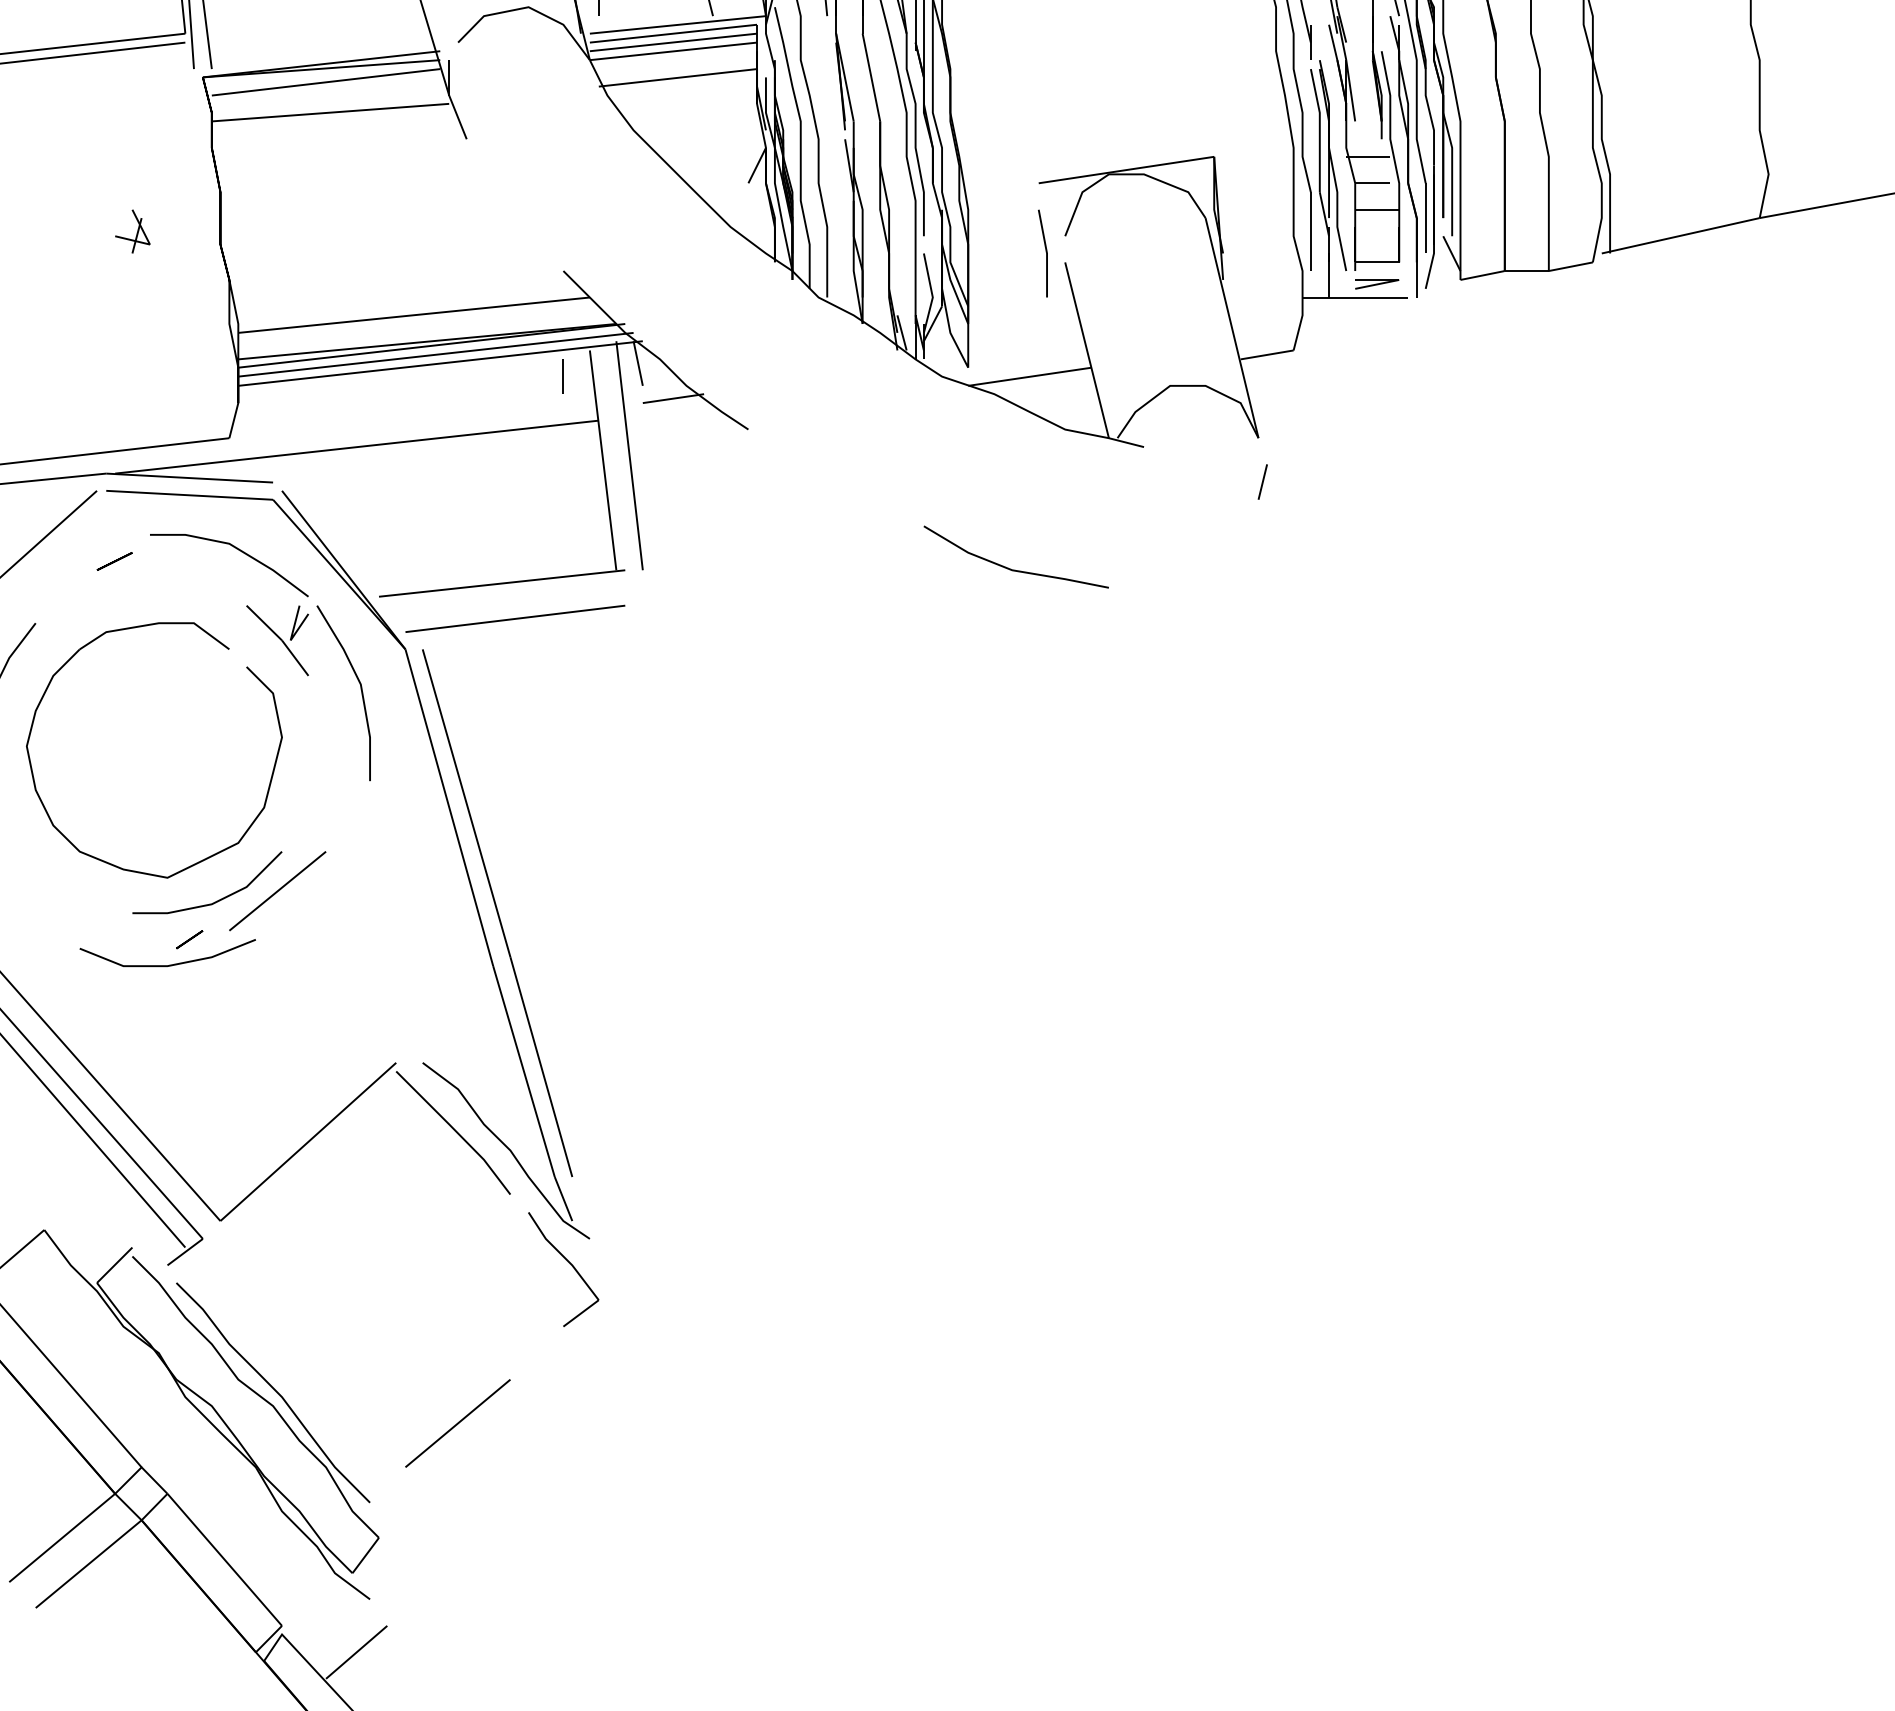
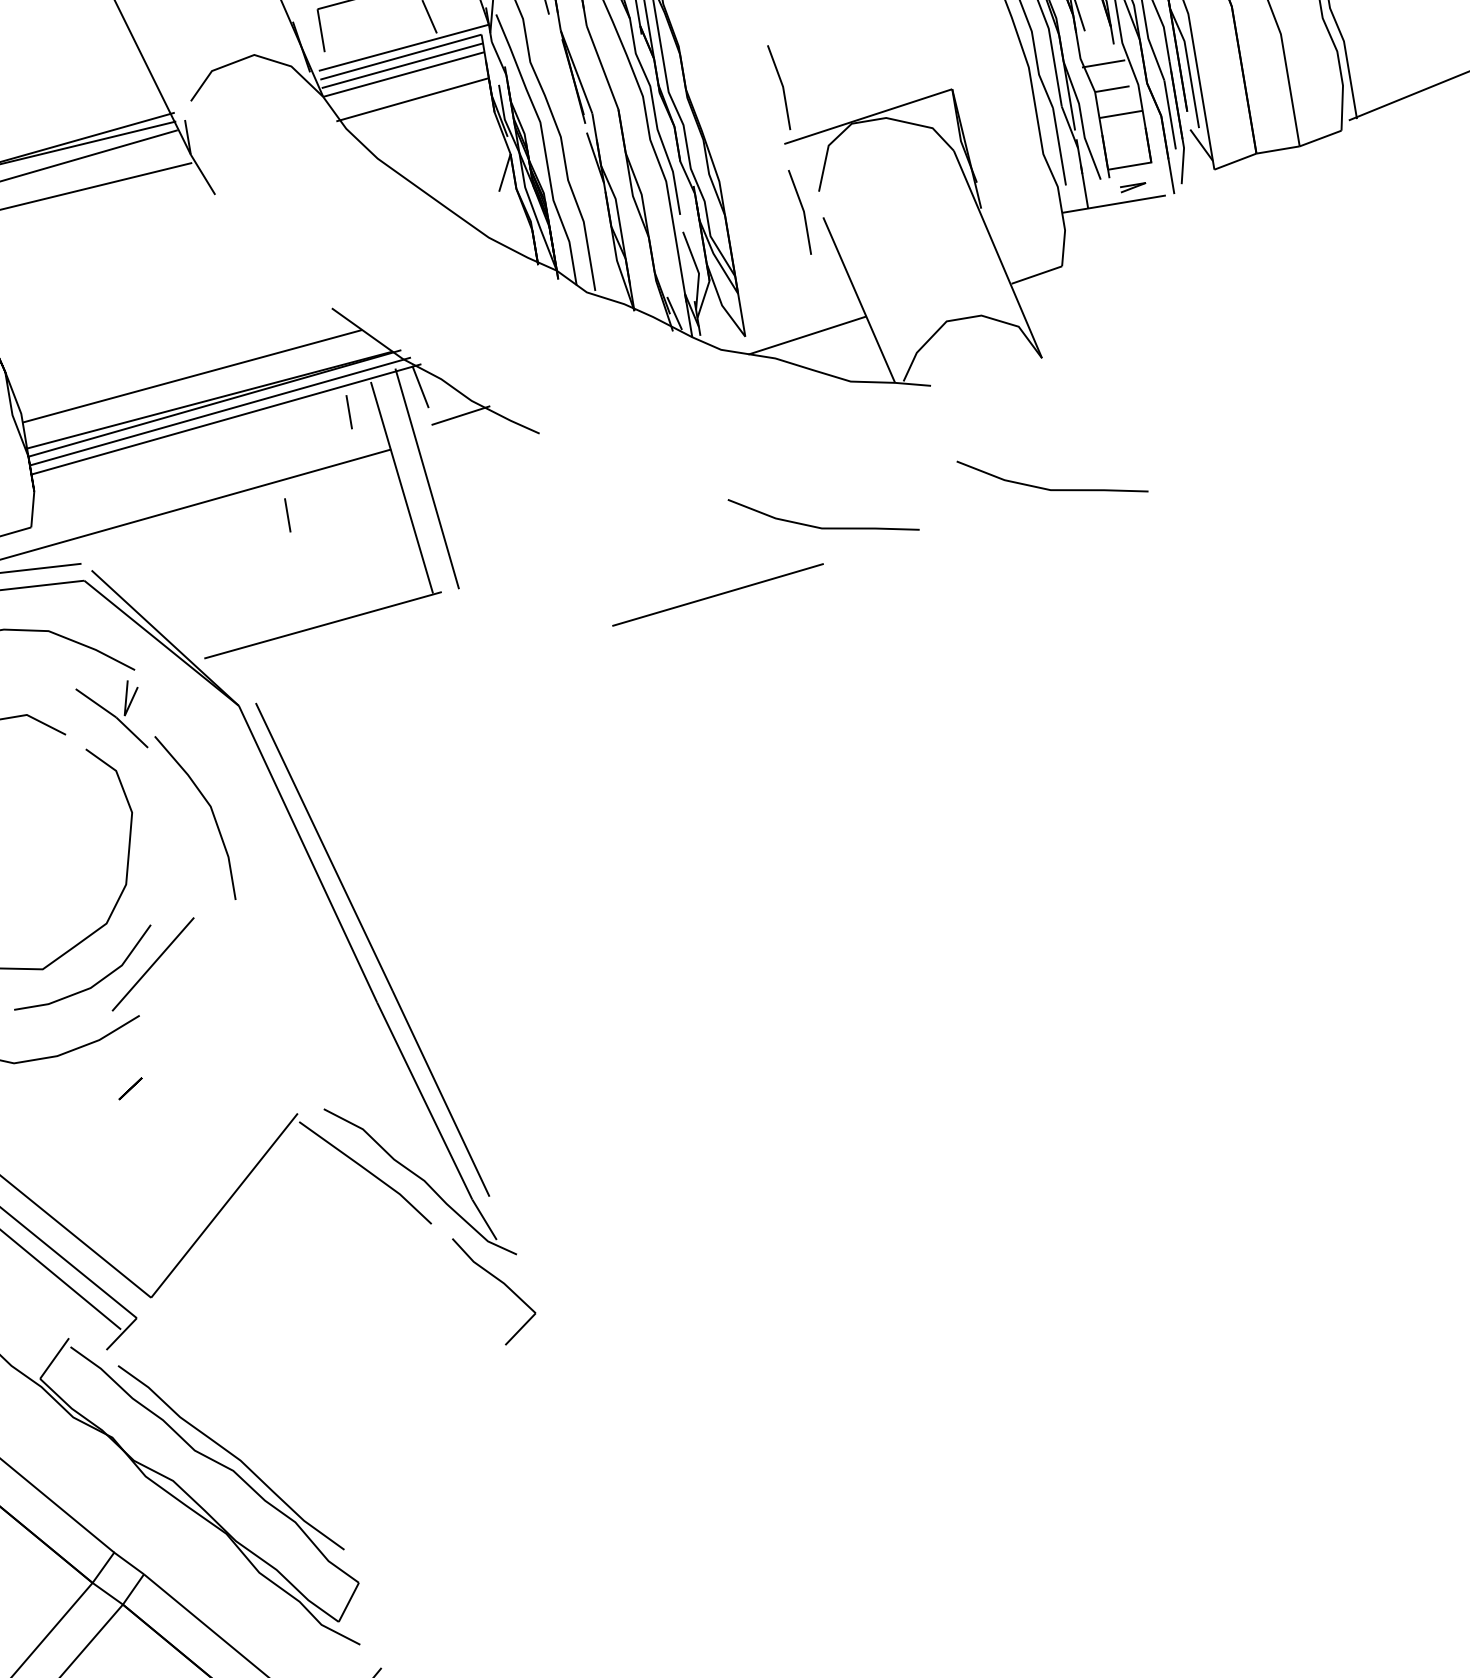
line: (1045, 124) -> (781, 85), added
part: (1377, 284) -> (1133, 187), size x0.6
line: (484, 468) -> (286, 515), added
line: (1262, 481) -> (1053, 400), removed
line: (1243, 568) -> (1048, 488), added
line: (515, 618) -> (718, 594), moved
line: (360, 689) -> (211, 811), moved
line: (189, 939) -> (130, 1088), moved
line: (457, 1423) -> (417, 1457), removed

